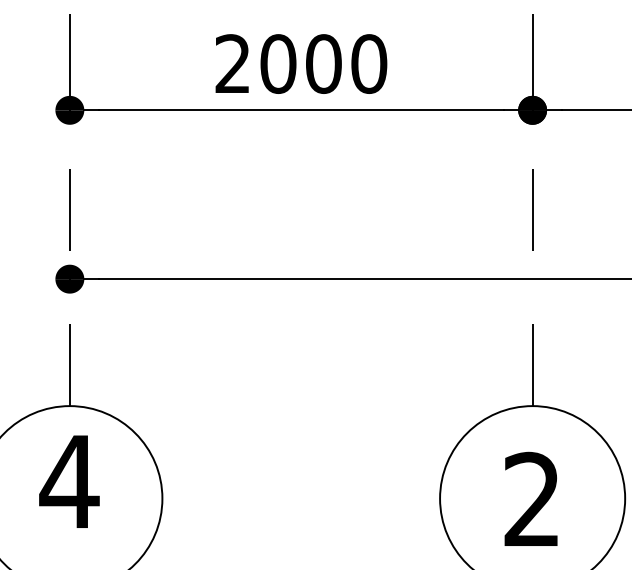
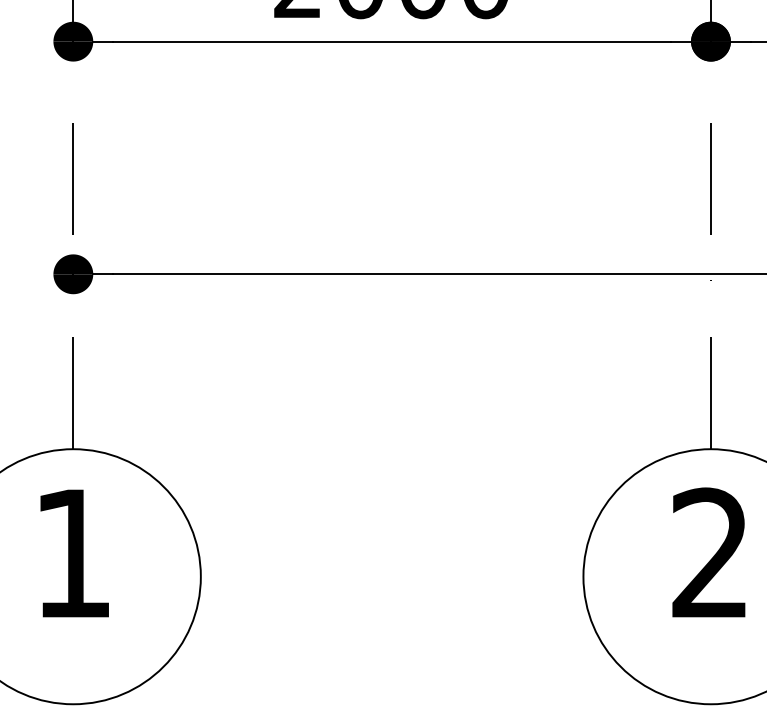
text: (69, 481) -> (72, 553), 4 -> 1
text: (530, 498) -> (708, 551), moved

